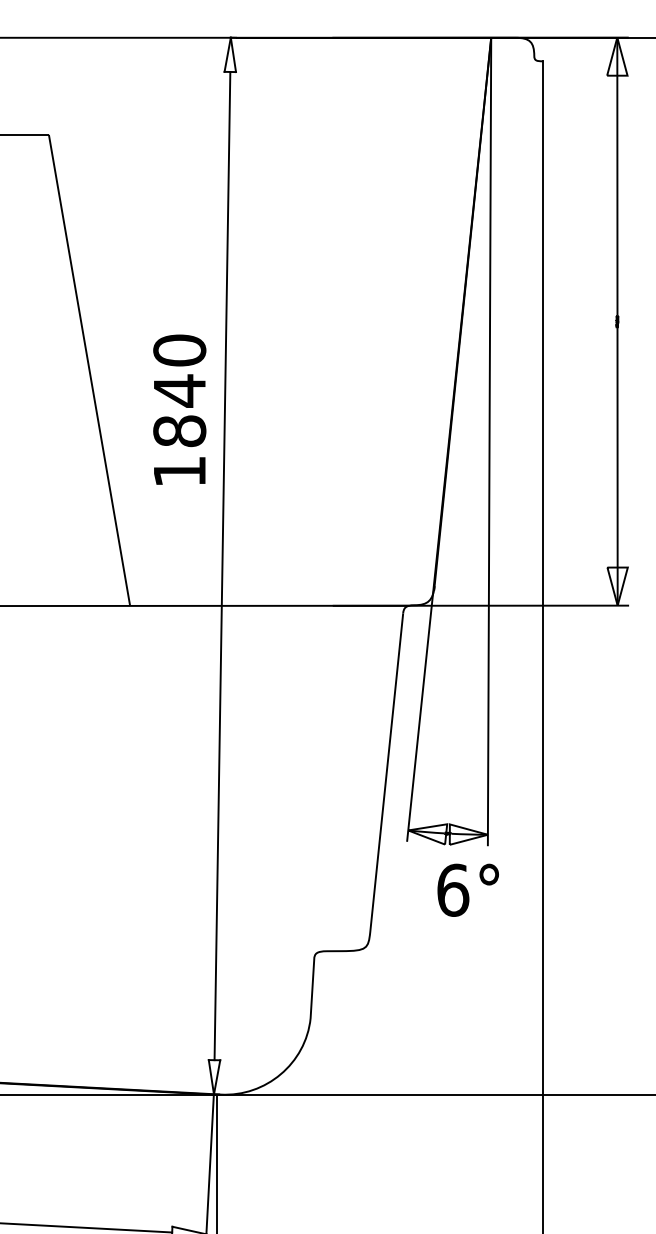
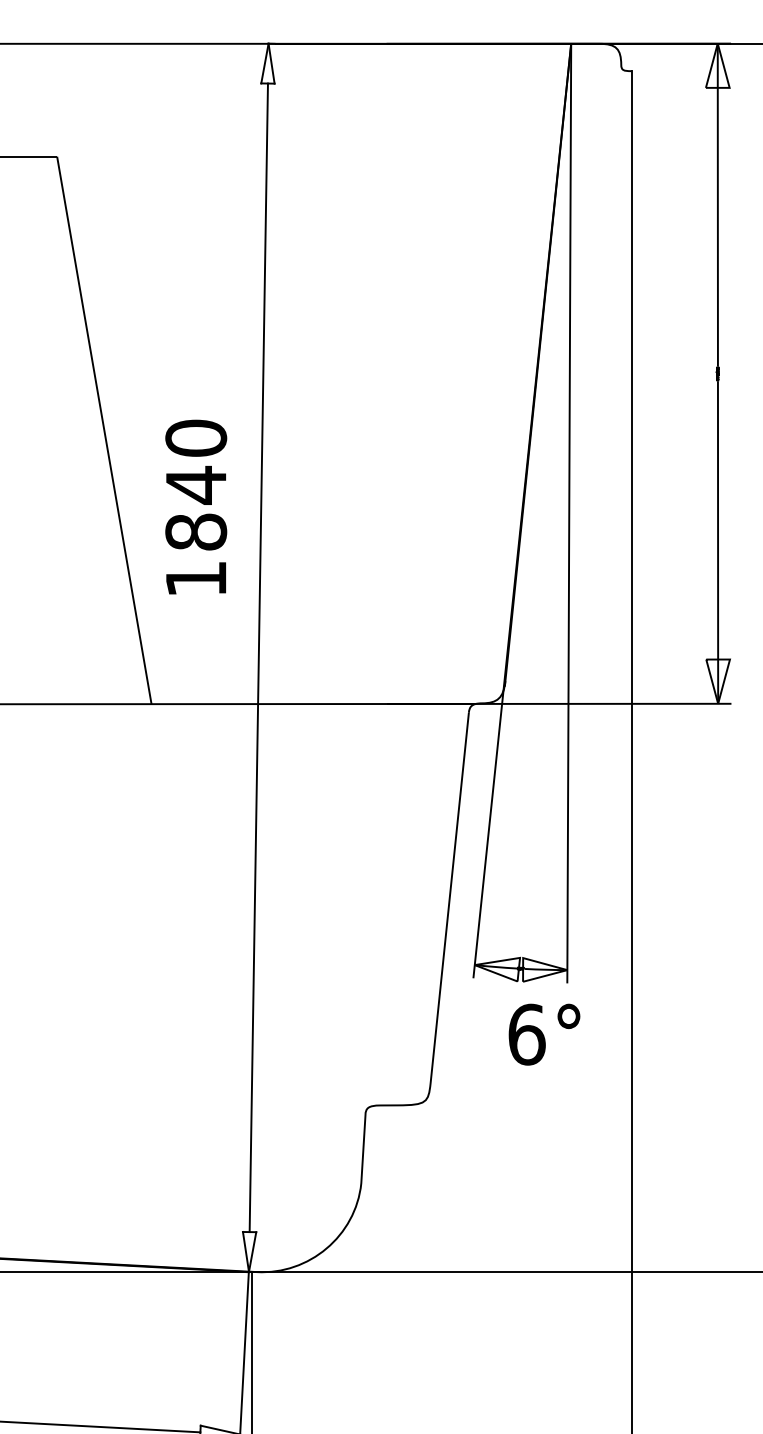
text: (180, 409) -> (196, 506), moved

